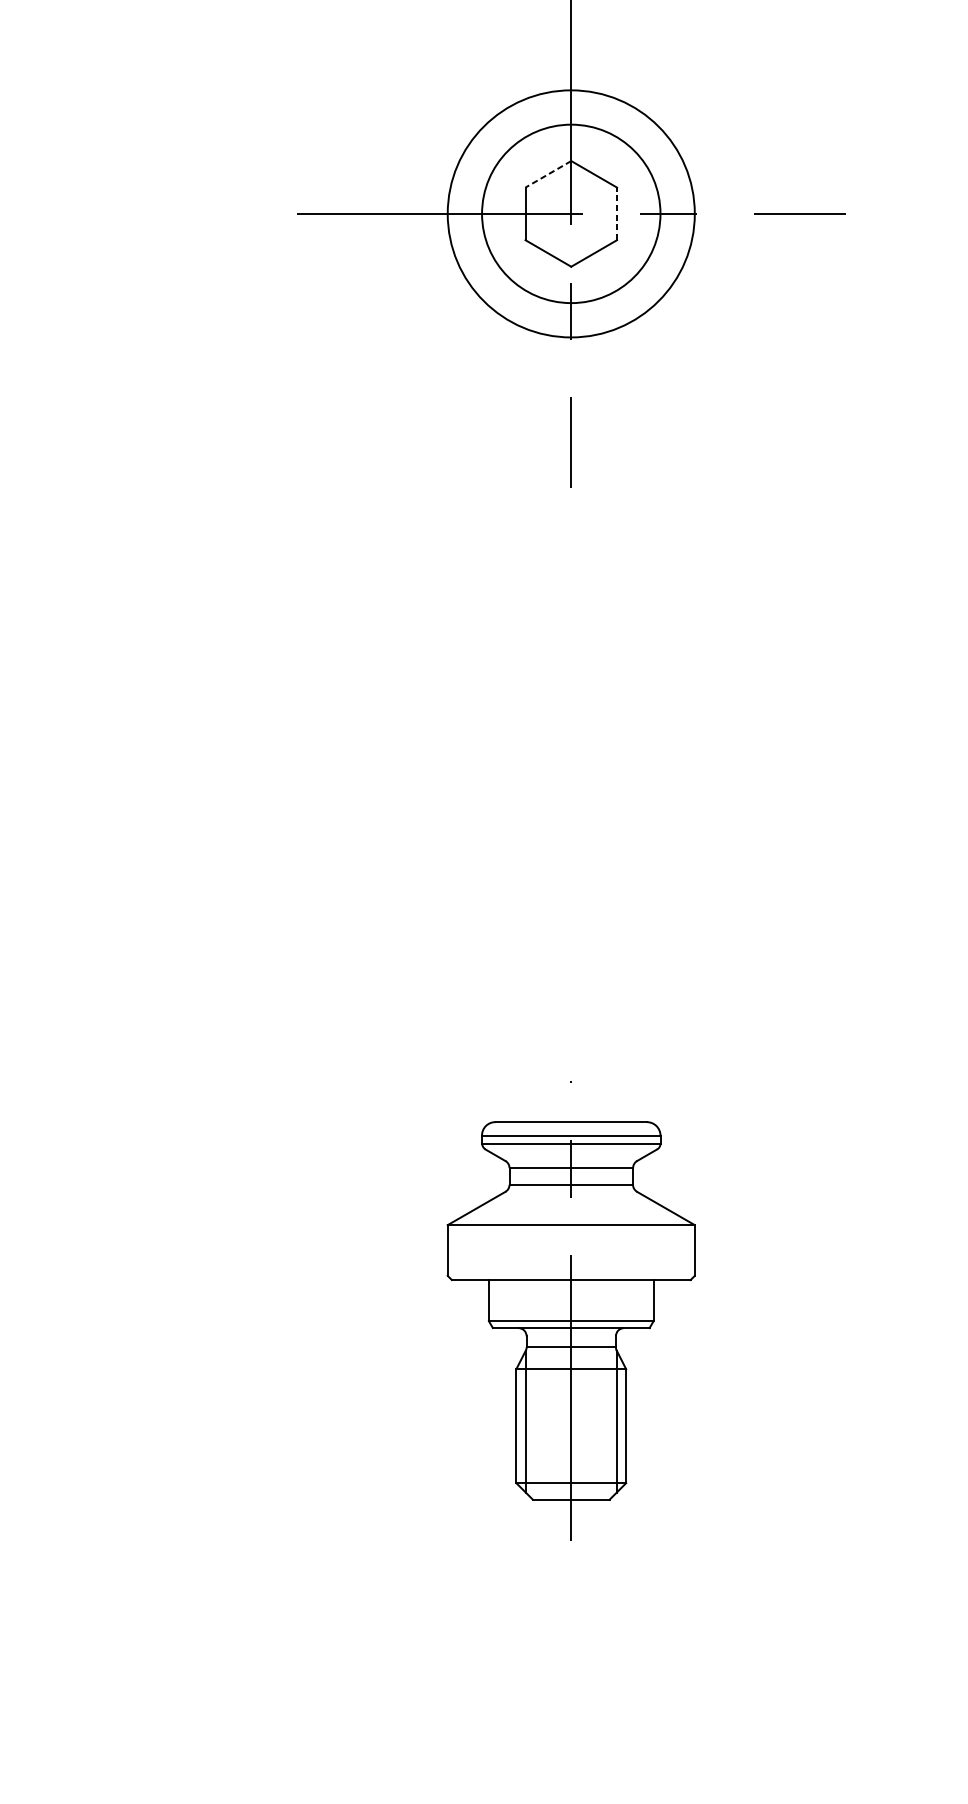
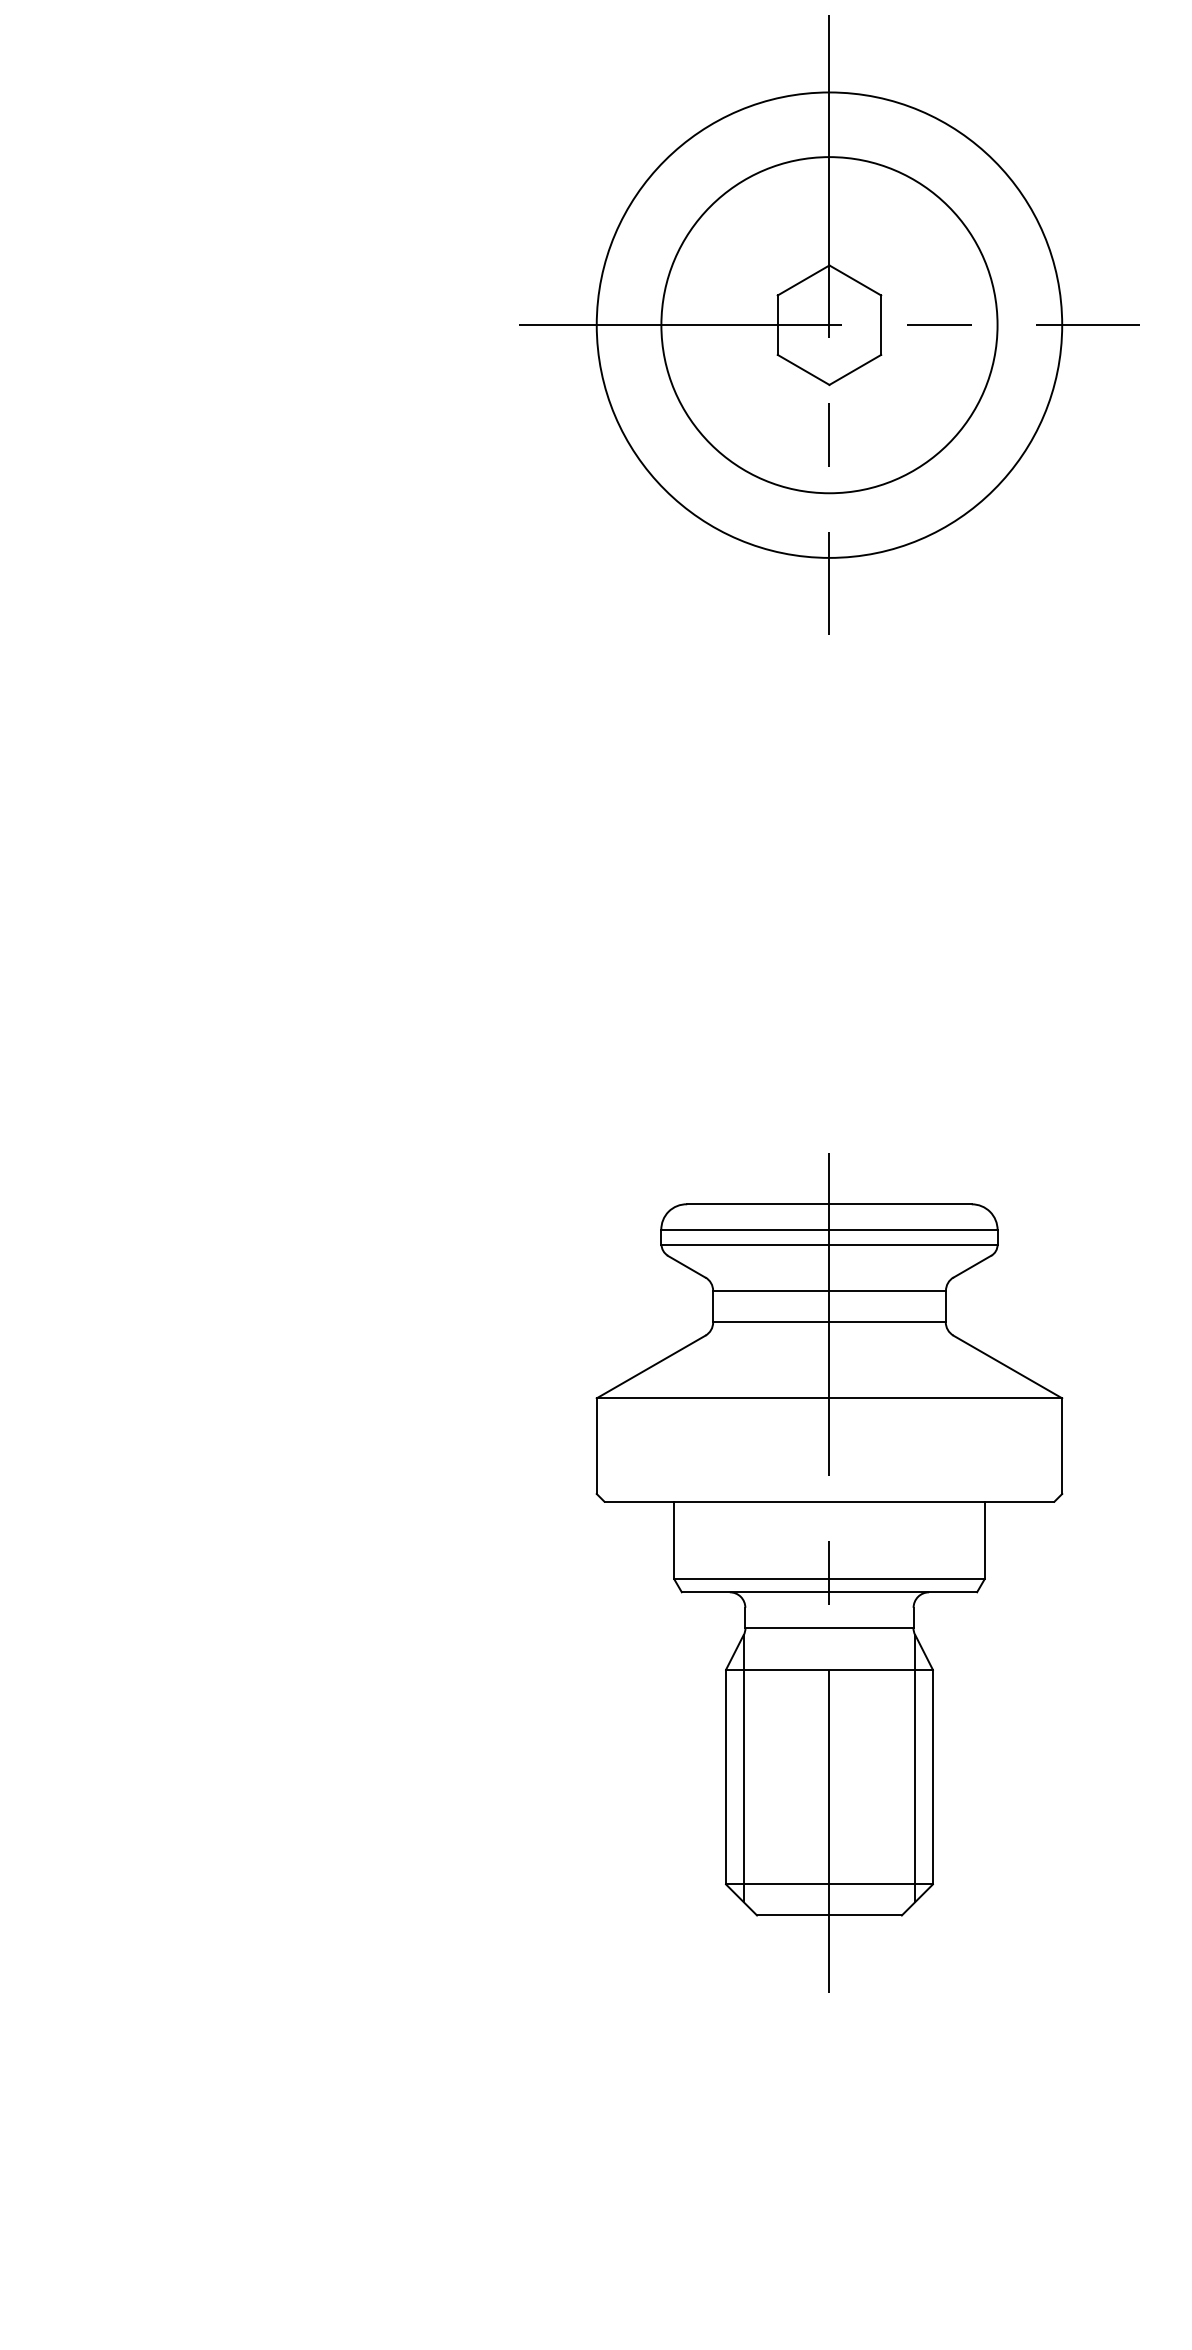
line: (548, 174) -> (803, 280), dashed -> solid
circle: (571, 213) -> (829, 324), size x1.67
circle: (571, 214) -> (829, 325), size x1.67
line: (617, 214) -> (881, 325), dashed -> solid
part: (571, 1317) -> (829, 1572), size x1.67

